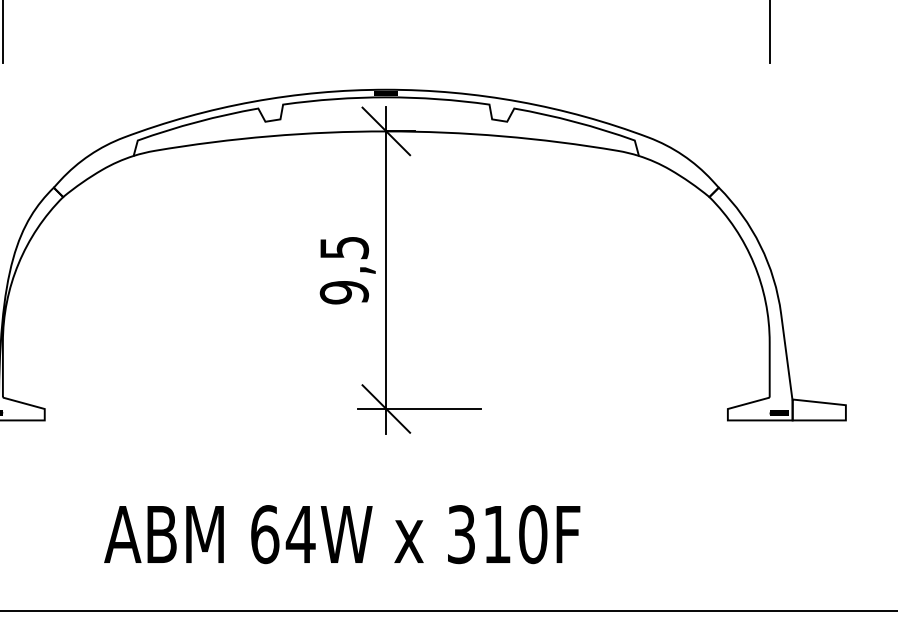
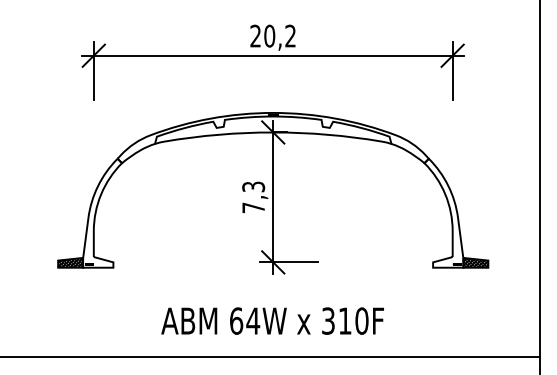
text: (344, 270) -> (253, 197), 9,5 -> 7,3
hatch: (818, 409) -> (475, 262), added
text: (341, 533) -> (272, 320), moved

